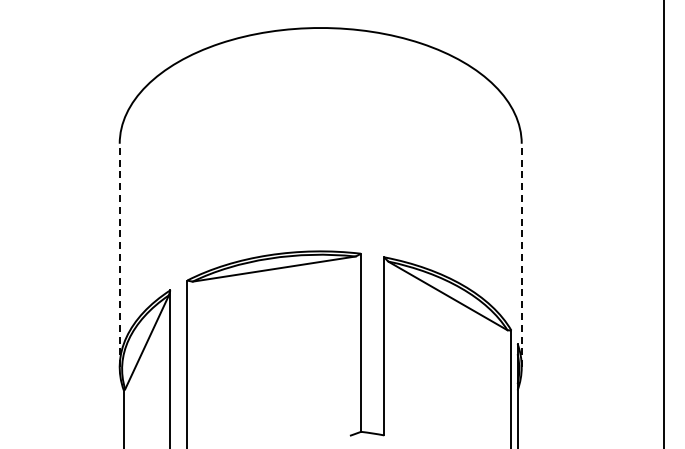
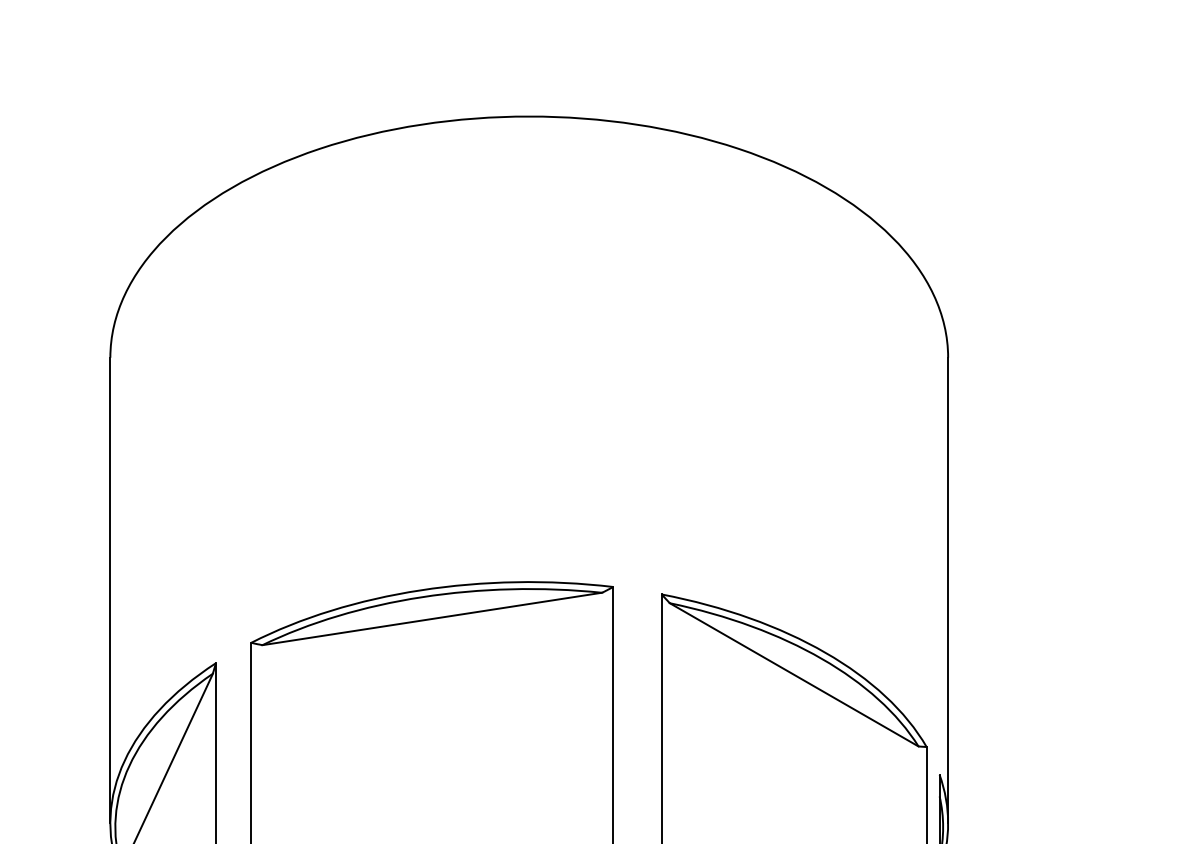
line: (119, 255) -> (109, 590), dashed -> solid
line: (521, 255) -> (947, 590), dashed -> solid

